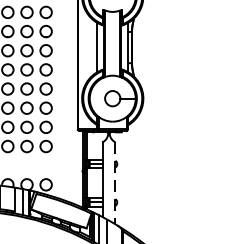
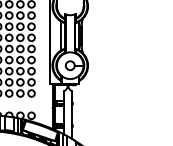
line: (114, 182) -> (71, 114), dashed -> solid

